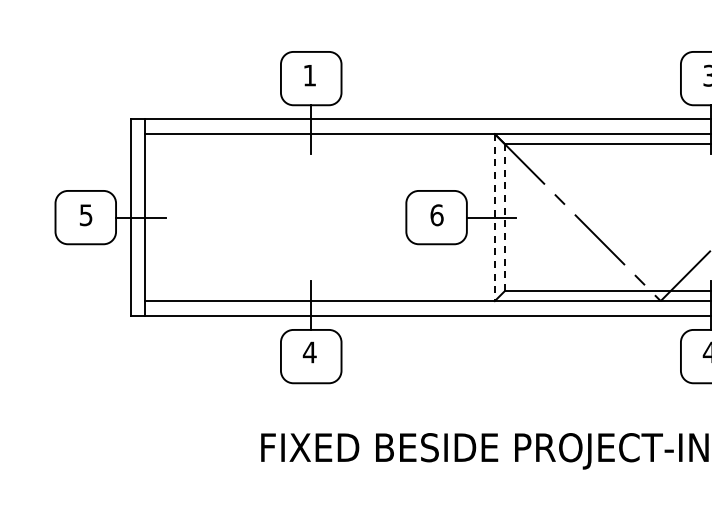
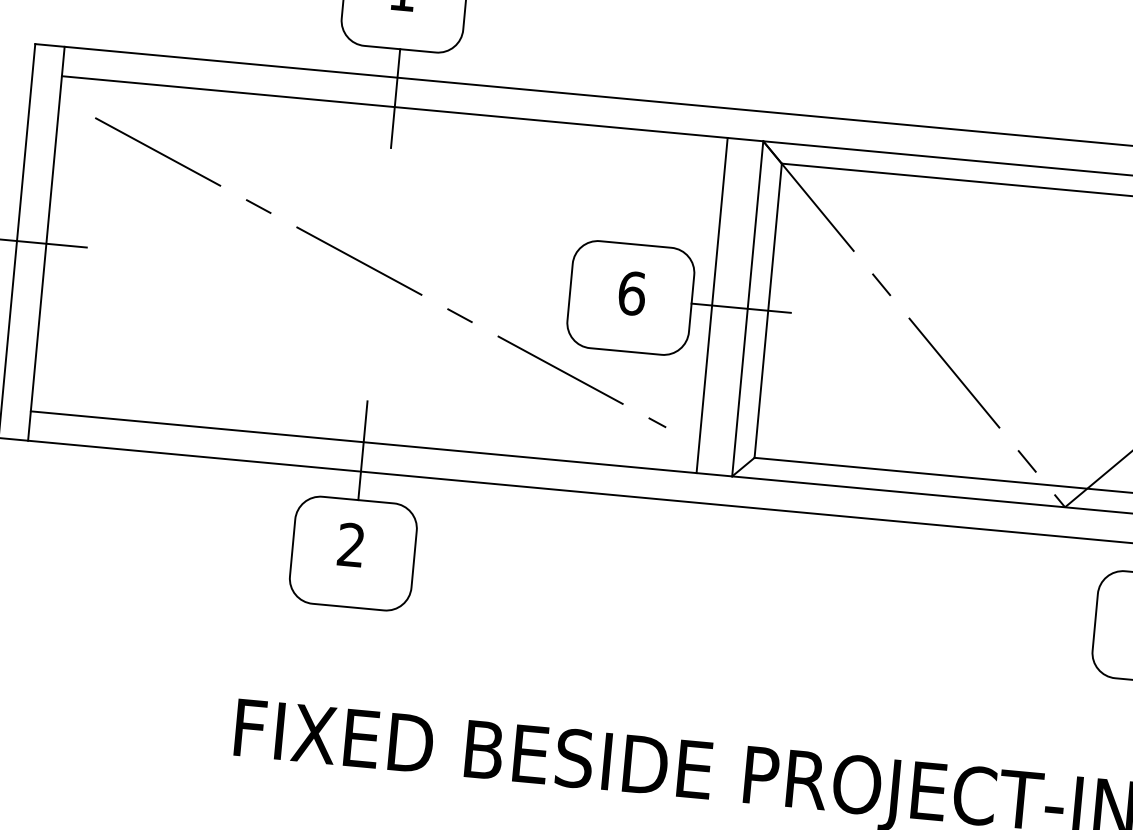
line: (311, 216) -> (379, 272), added
line: (477, 217) -> (712, 305), added
line: (494, 217) -> (747, 308), dashed -> solid
line: (505, 217) -> (769, 310), dashed -> solid
text: (309, 352) -> (350, 545), 4 -> 2

